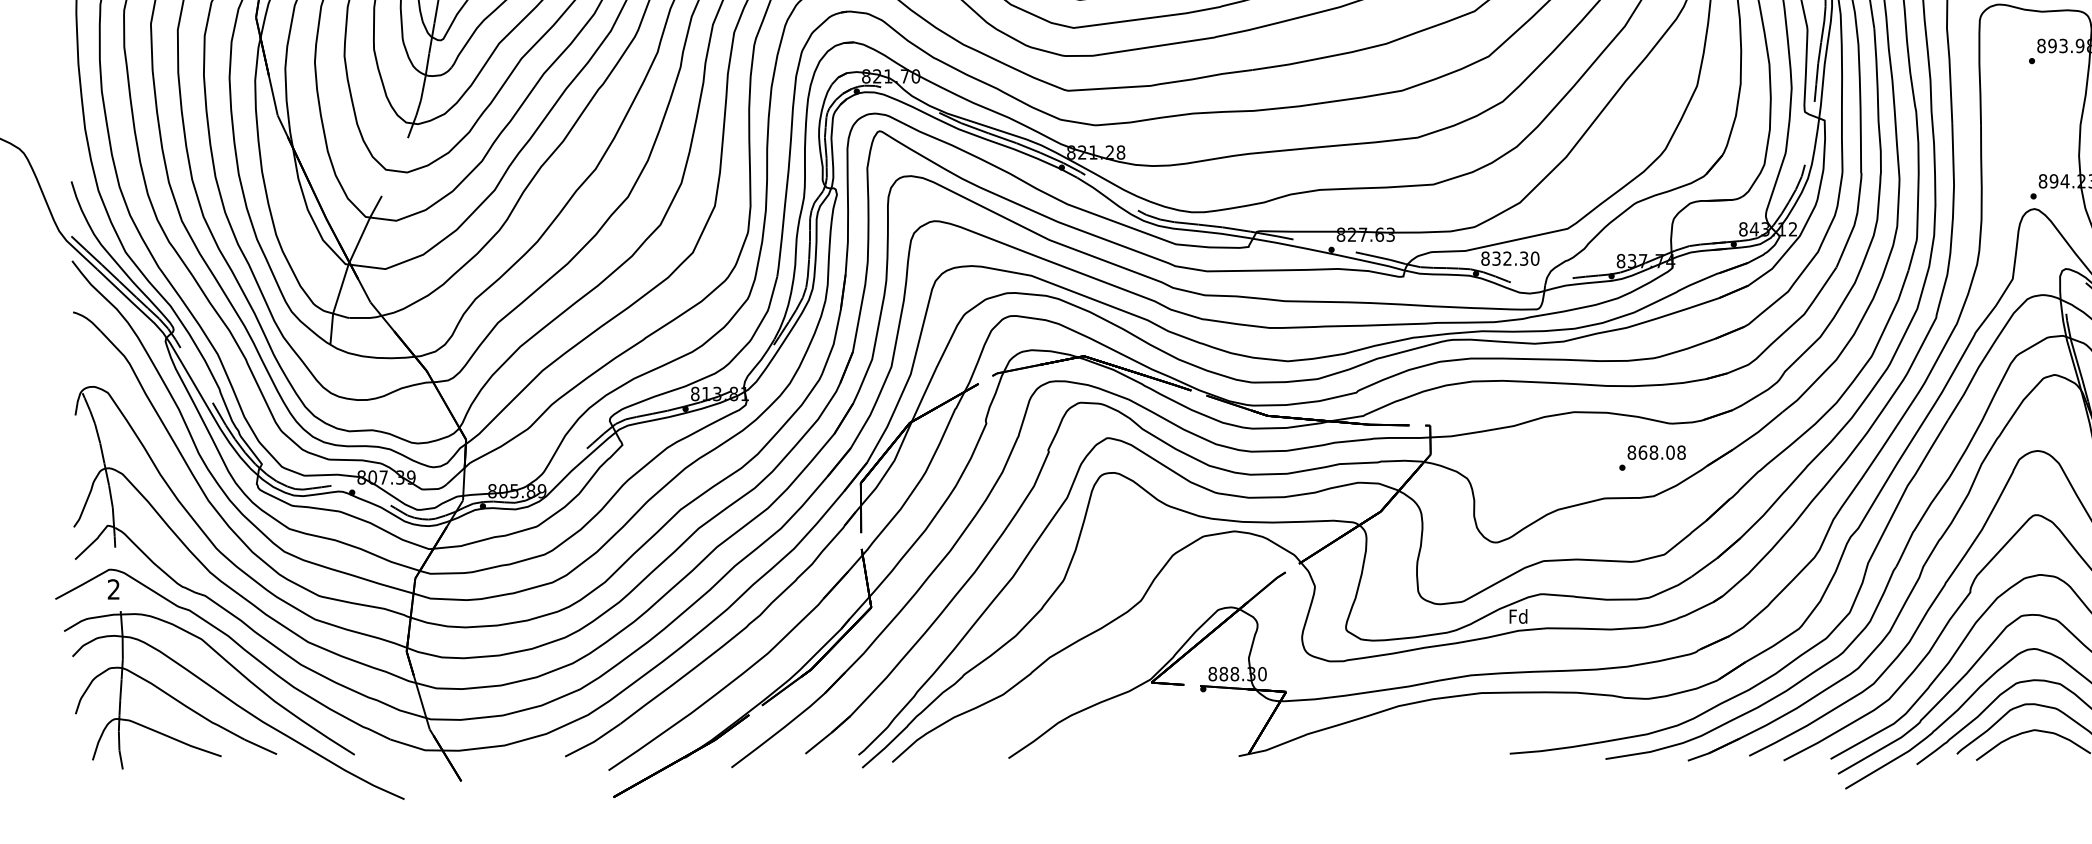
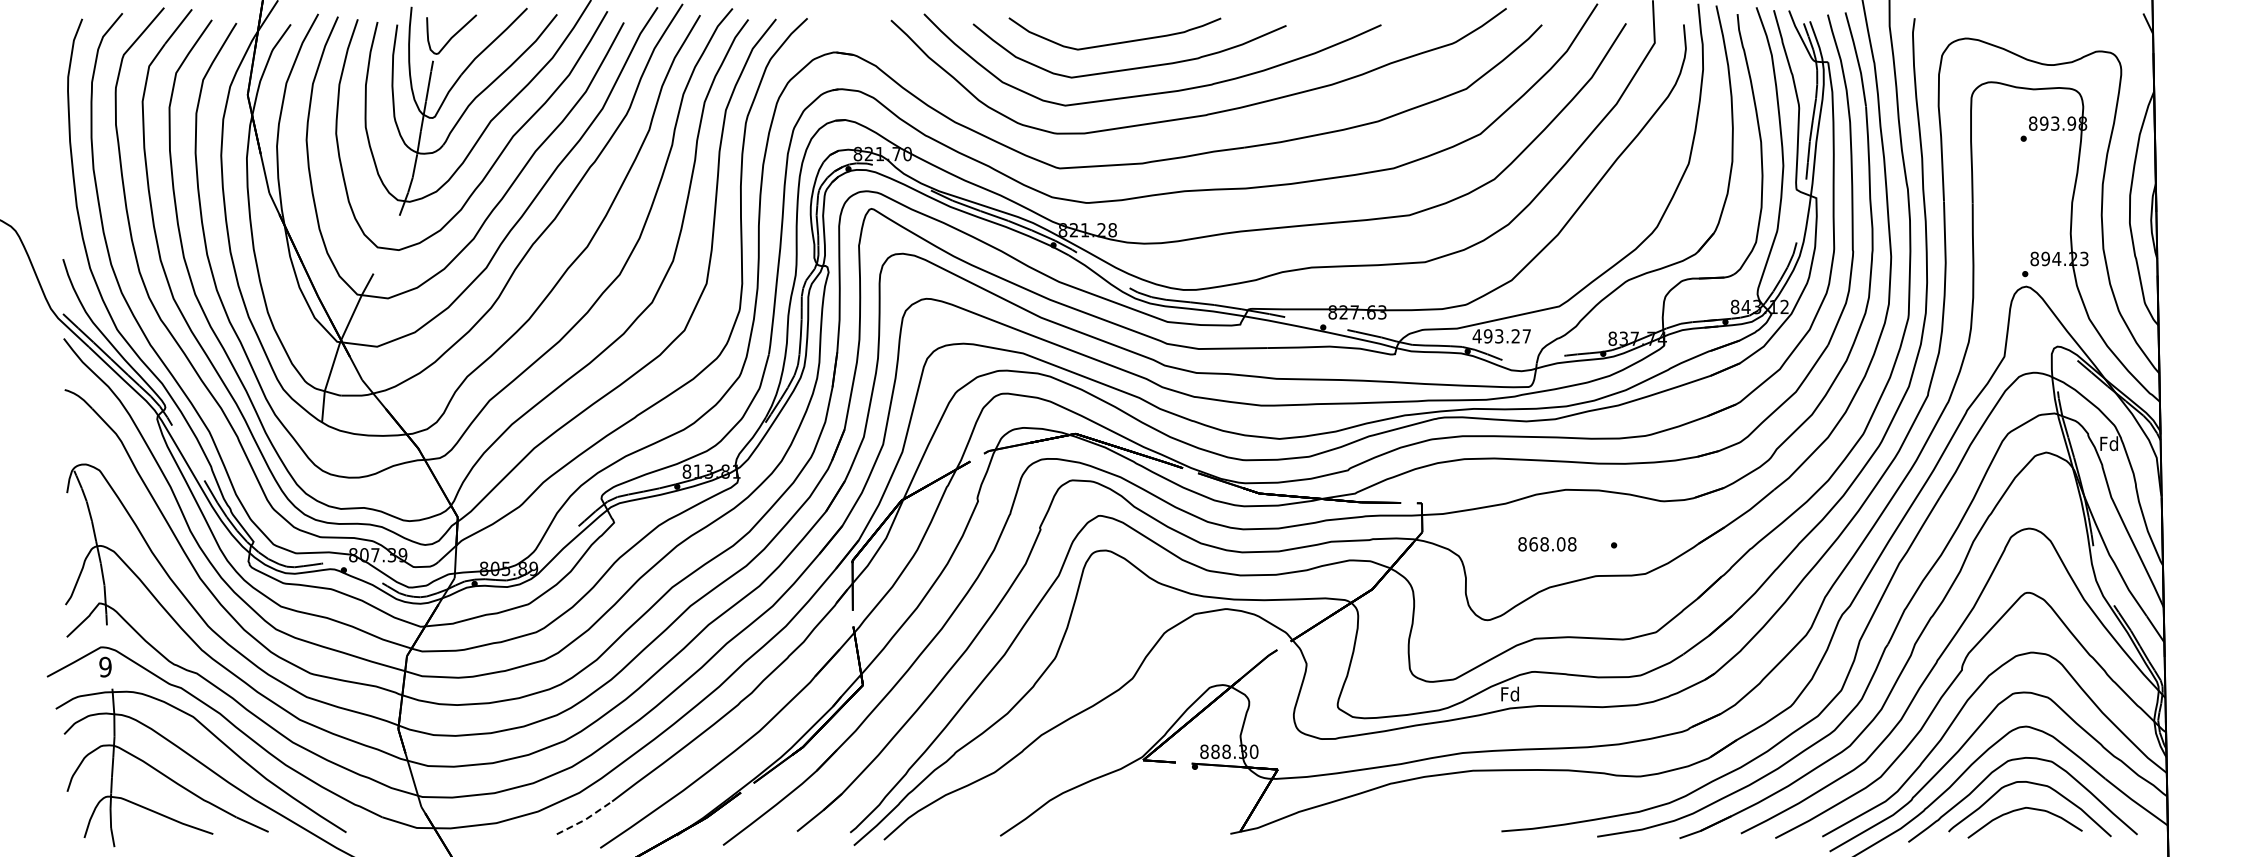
text: (1509, 258) -> (1501, 336), 832.30 -> 493.27
text: (1656, 452) -> (1547, 544), moved
text: (113, 589) -> (105, 667), 2 -> 9
line: (593, 741) -> (585, 819), solid -> dashed

